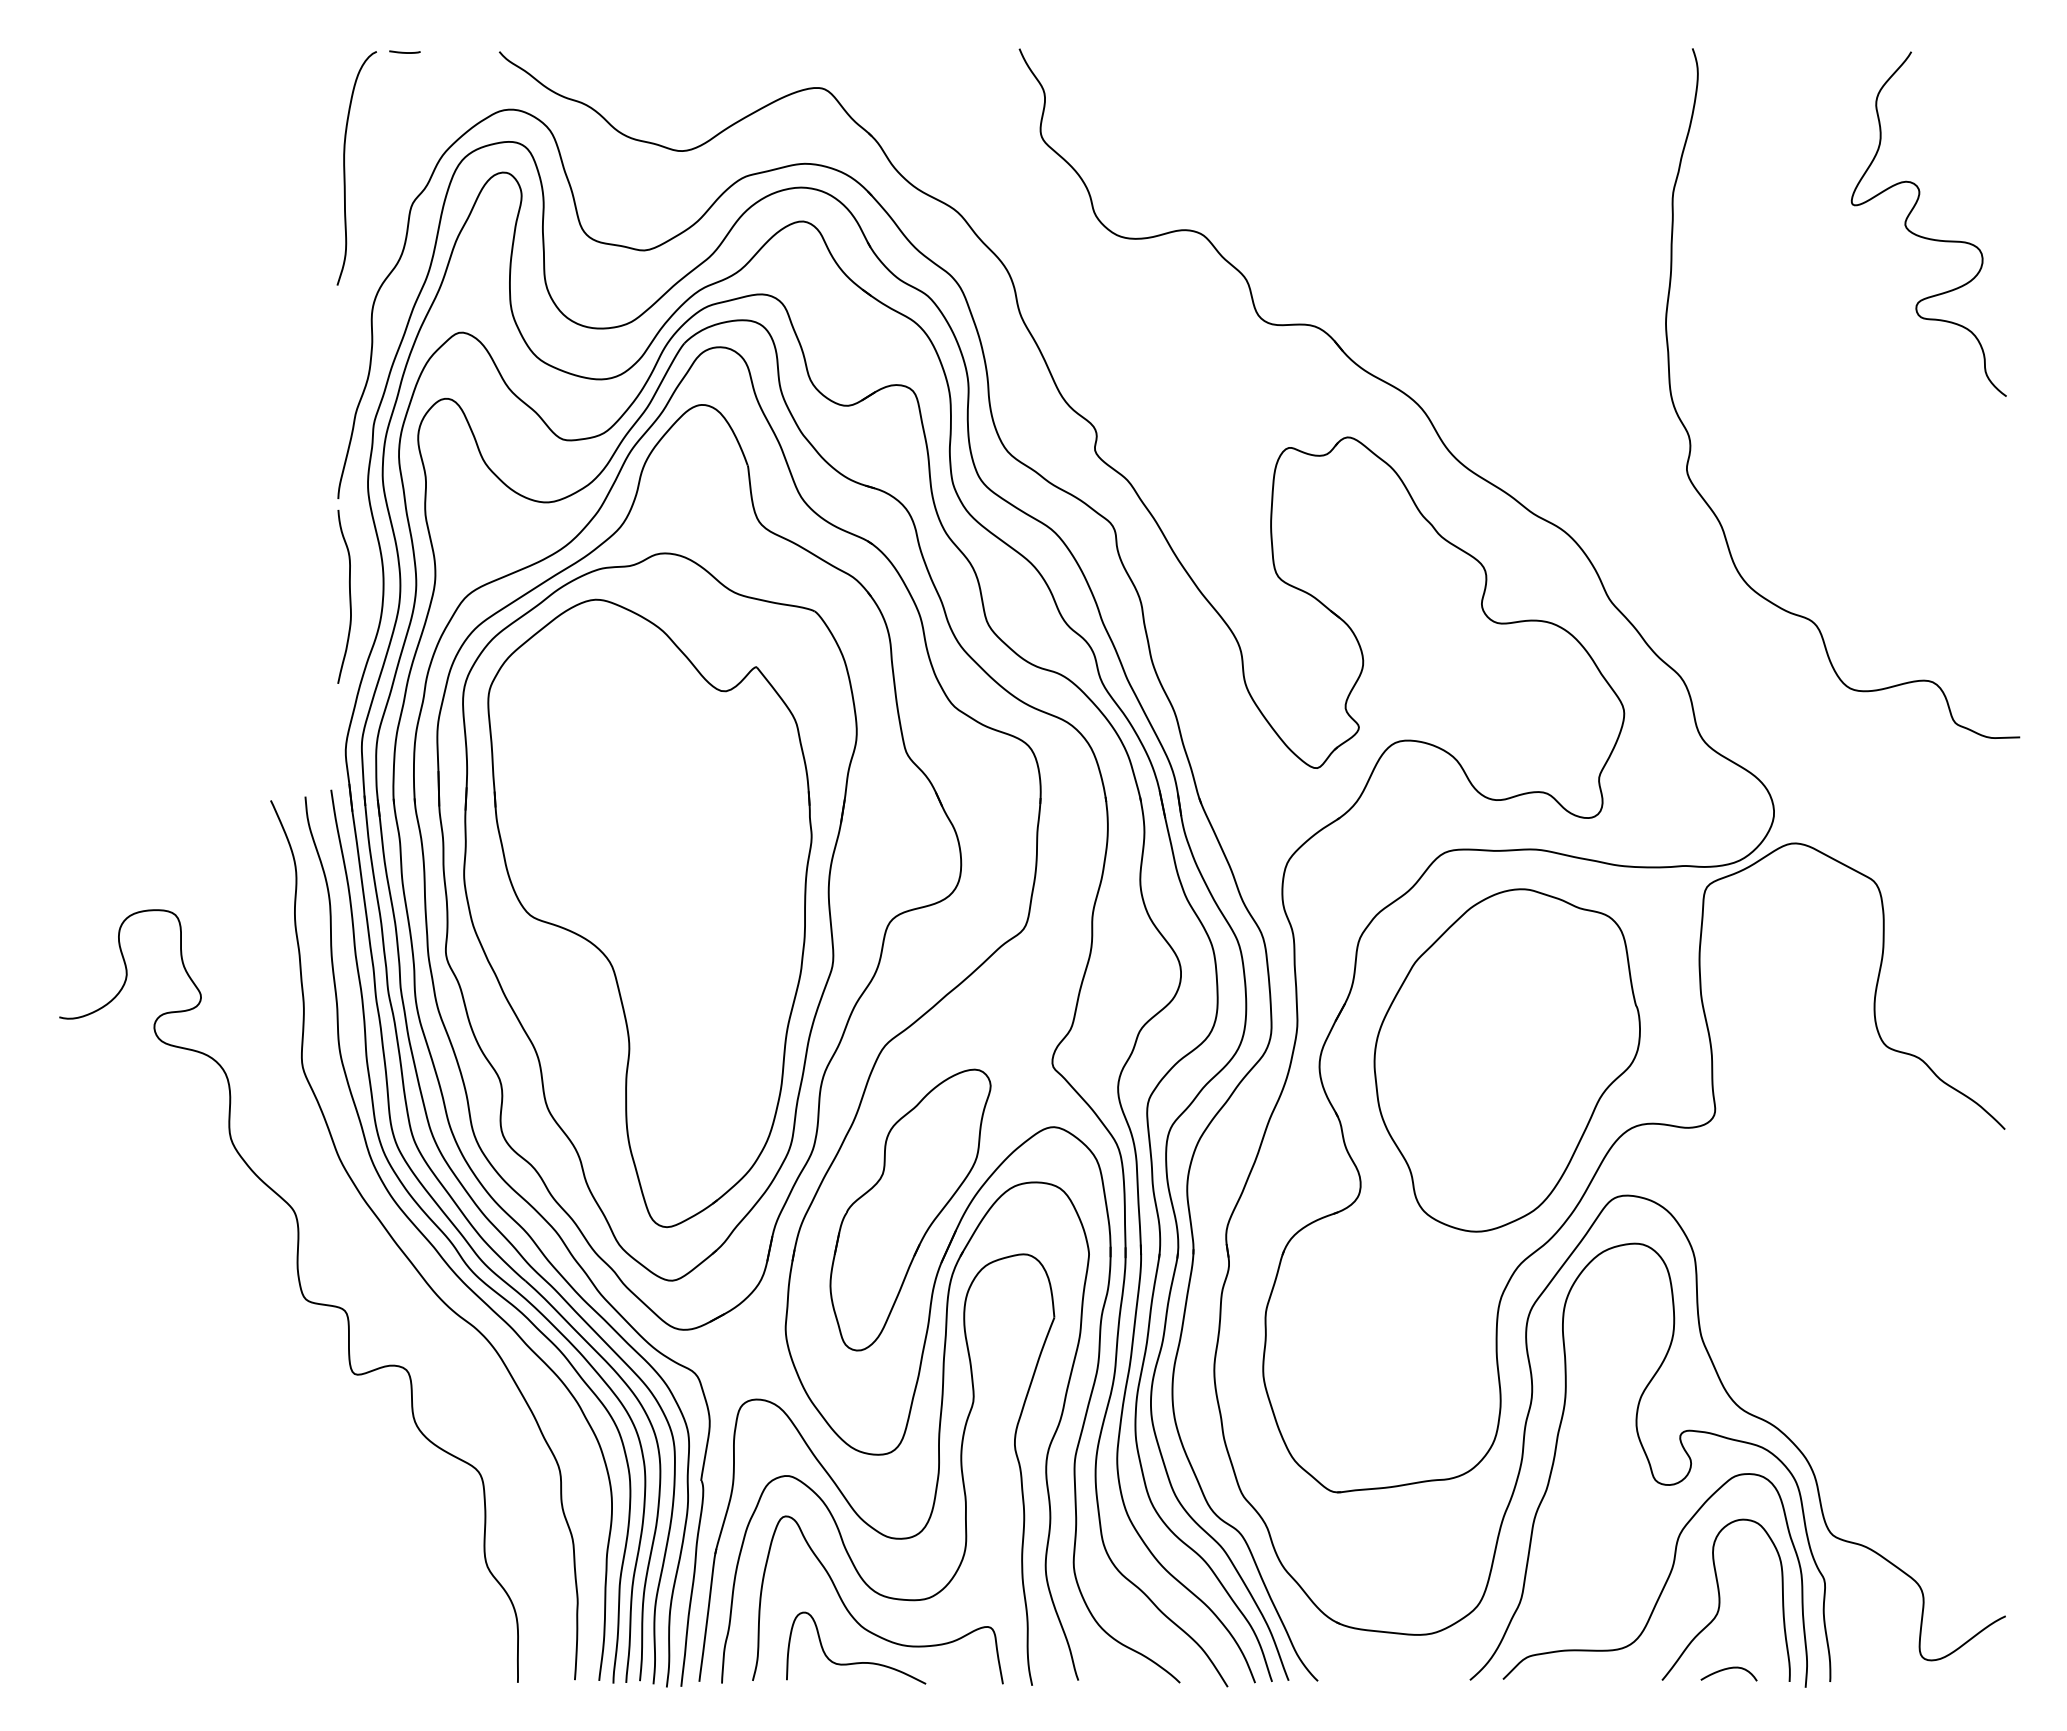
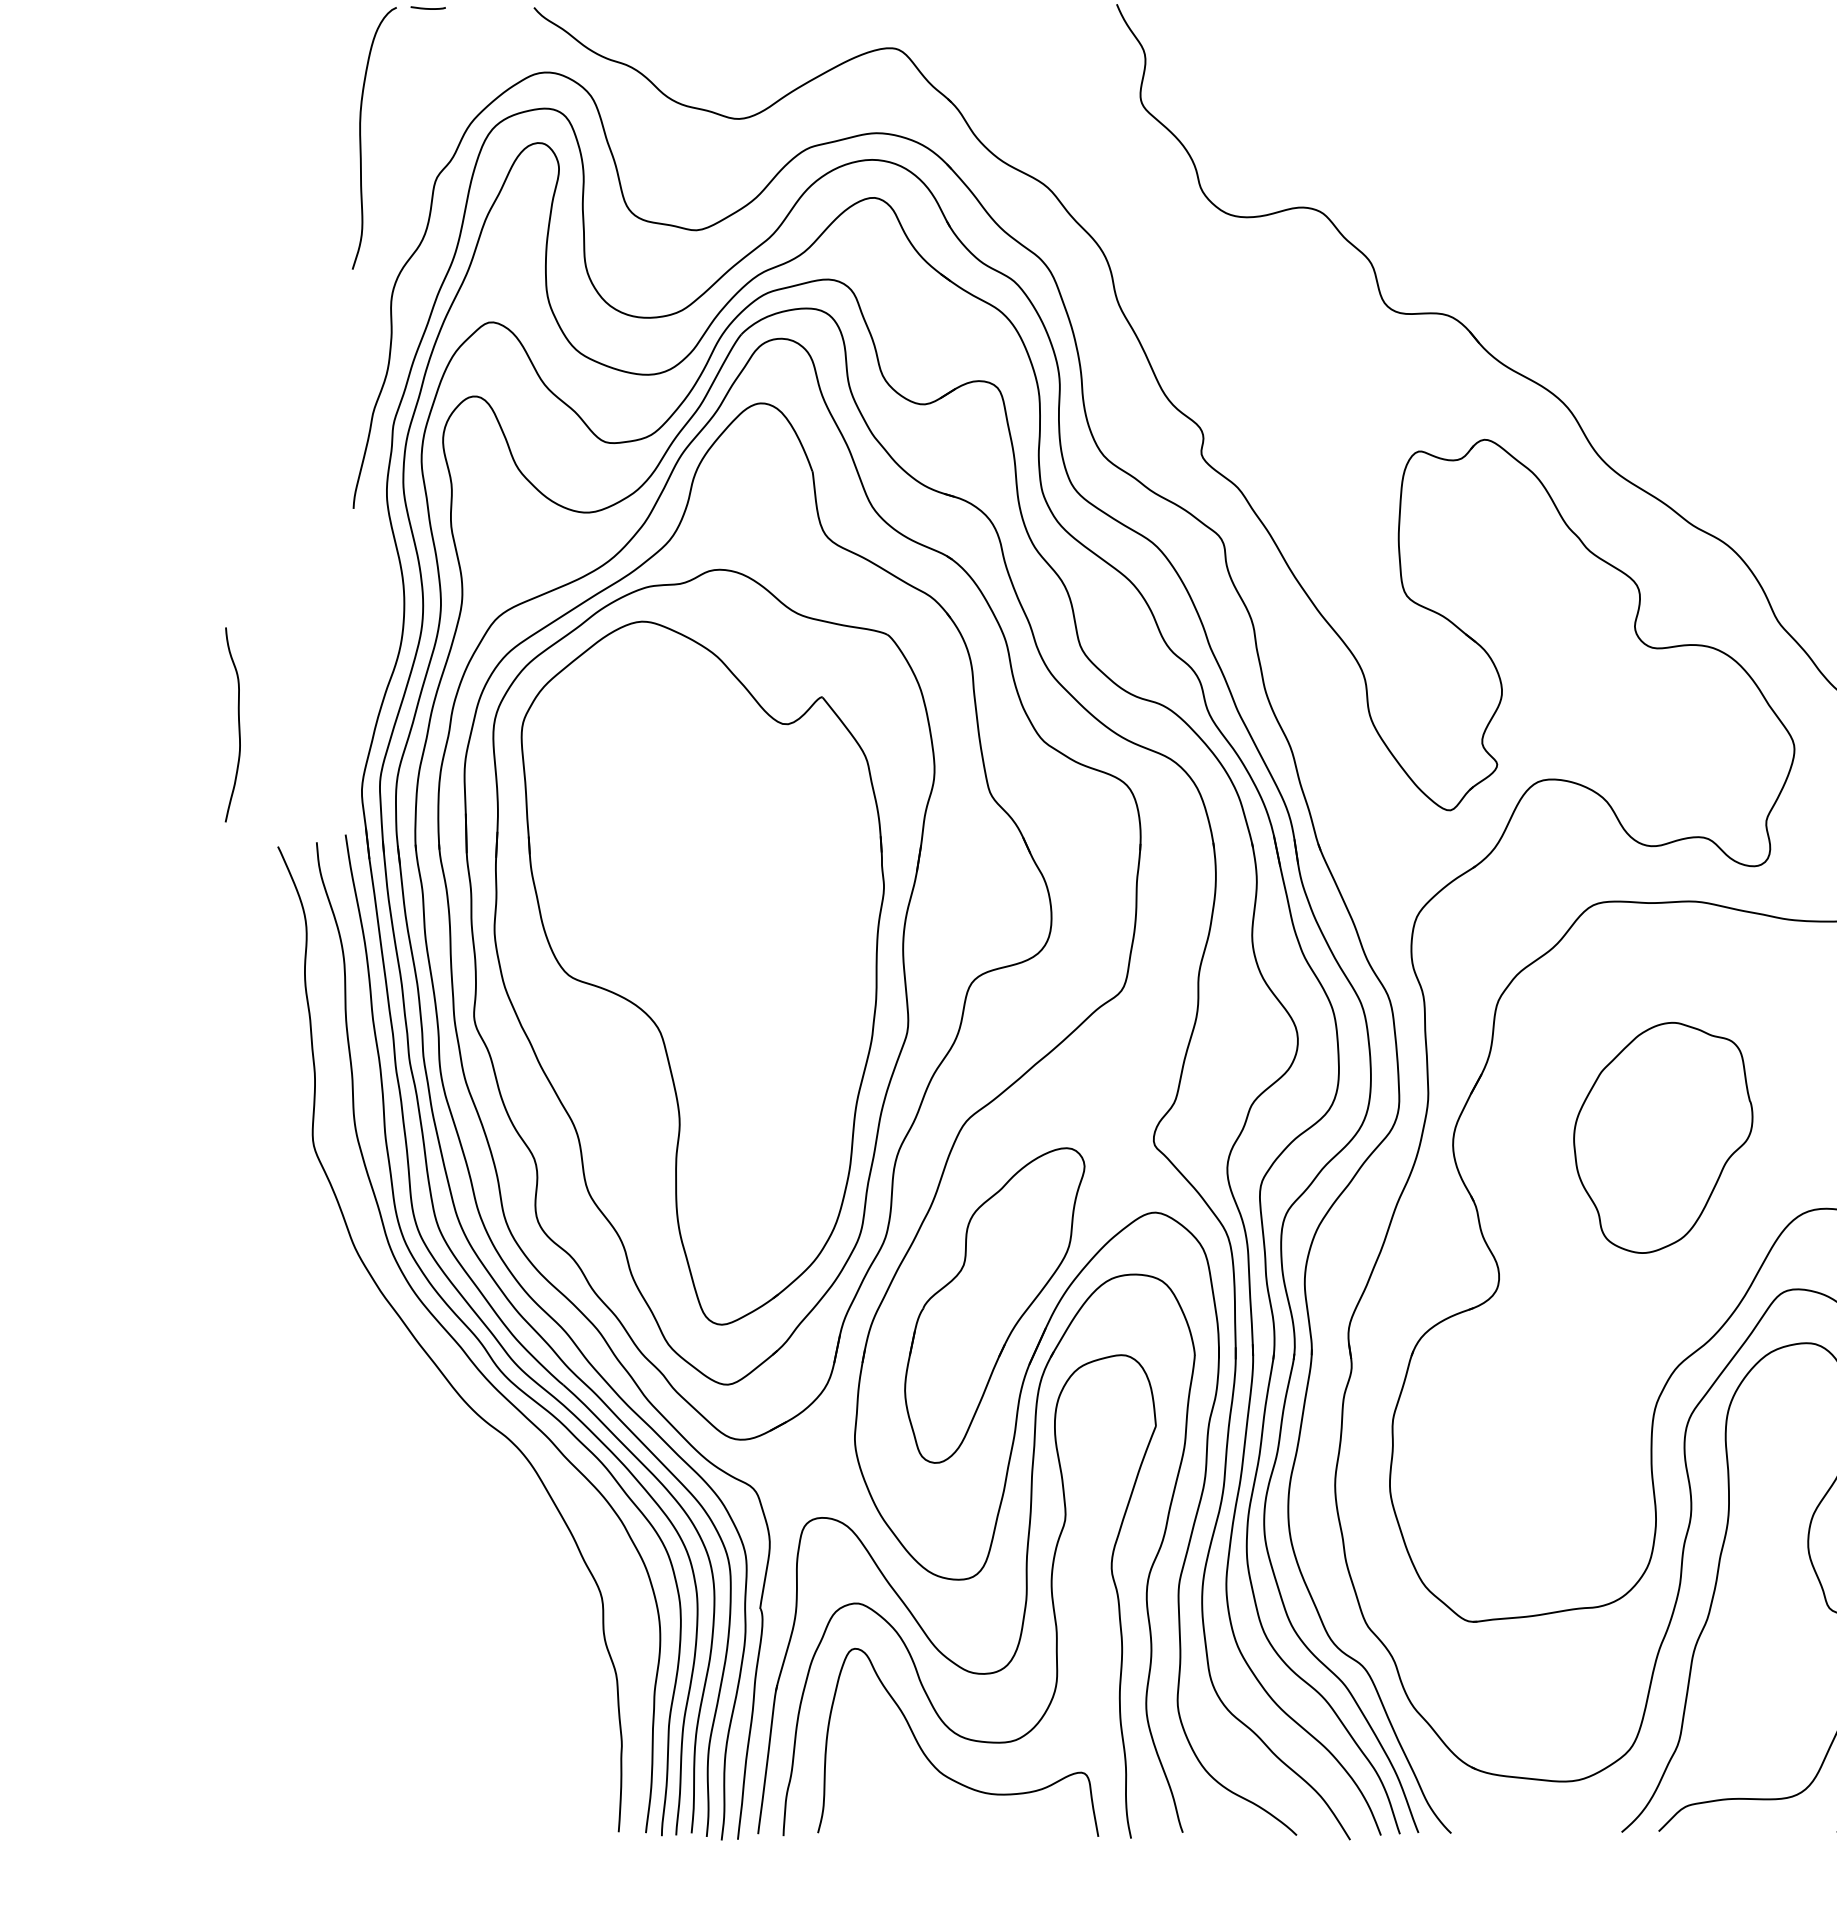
curve: (349, 596) -> (238, 724), moved
part: (1506, 1060) -> (1662, 1137), size x0.6
curve: (300, 1291) -> (311, 1396), removed
curve: (856, 1662) -> (934, 1812), removed

